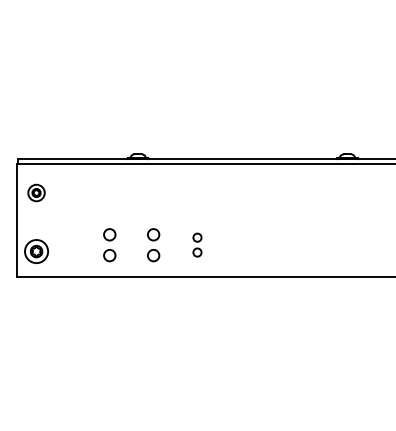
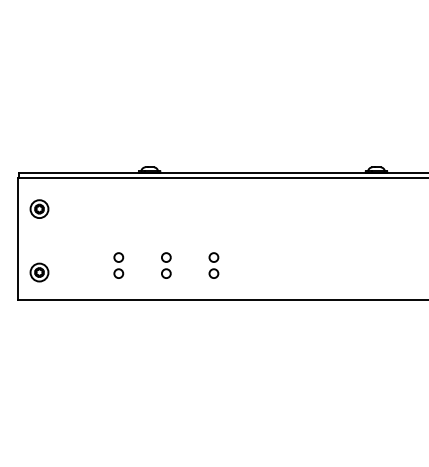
part: (109, 244) -> (118, 264), size x0.71
part: (153, 244) -> (166, 264), size x0.71
part: (36, 251) -> (39, 272), size x0.71

